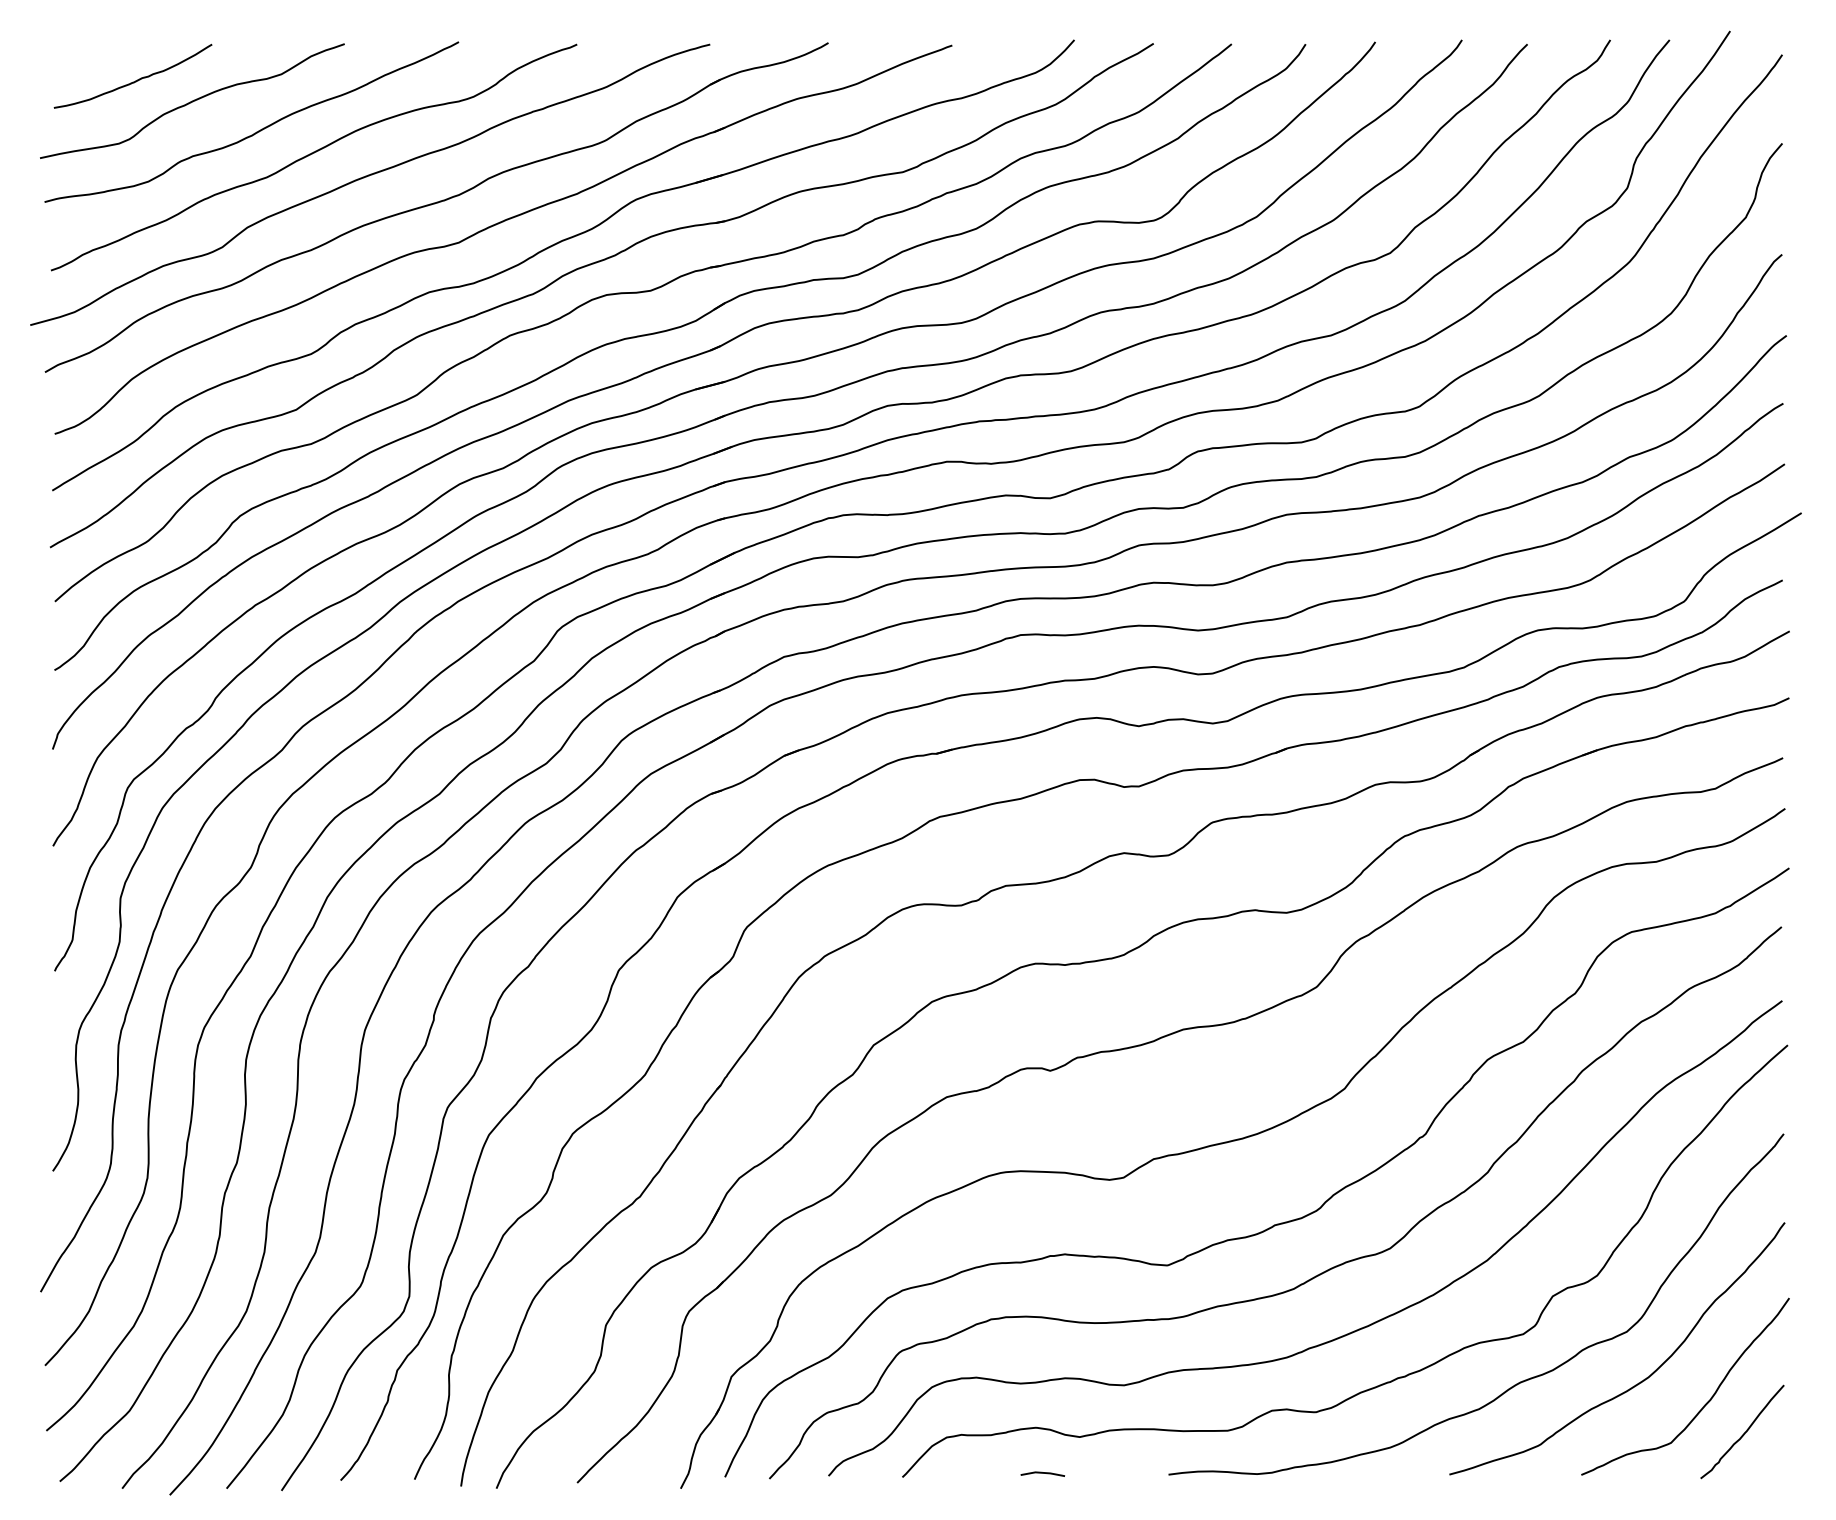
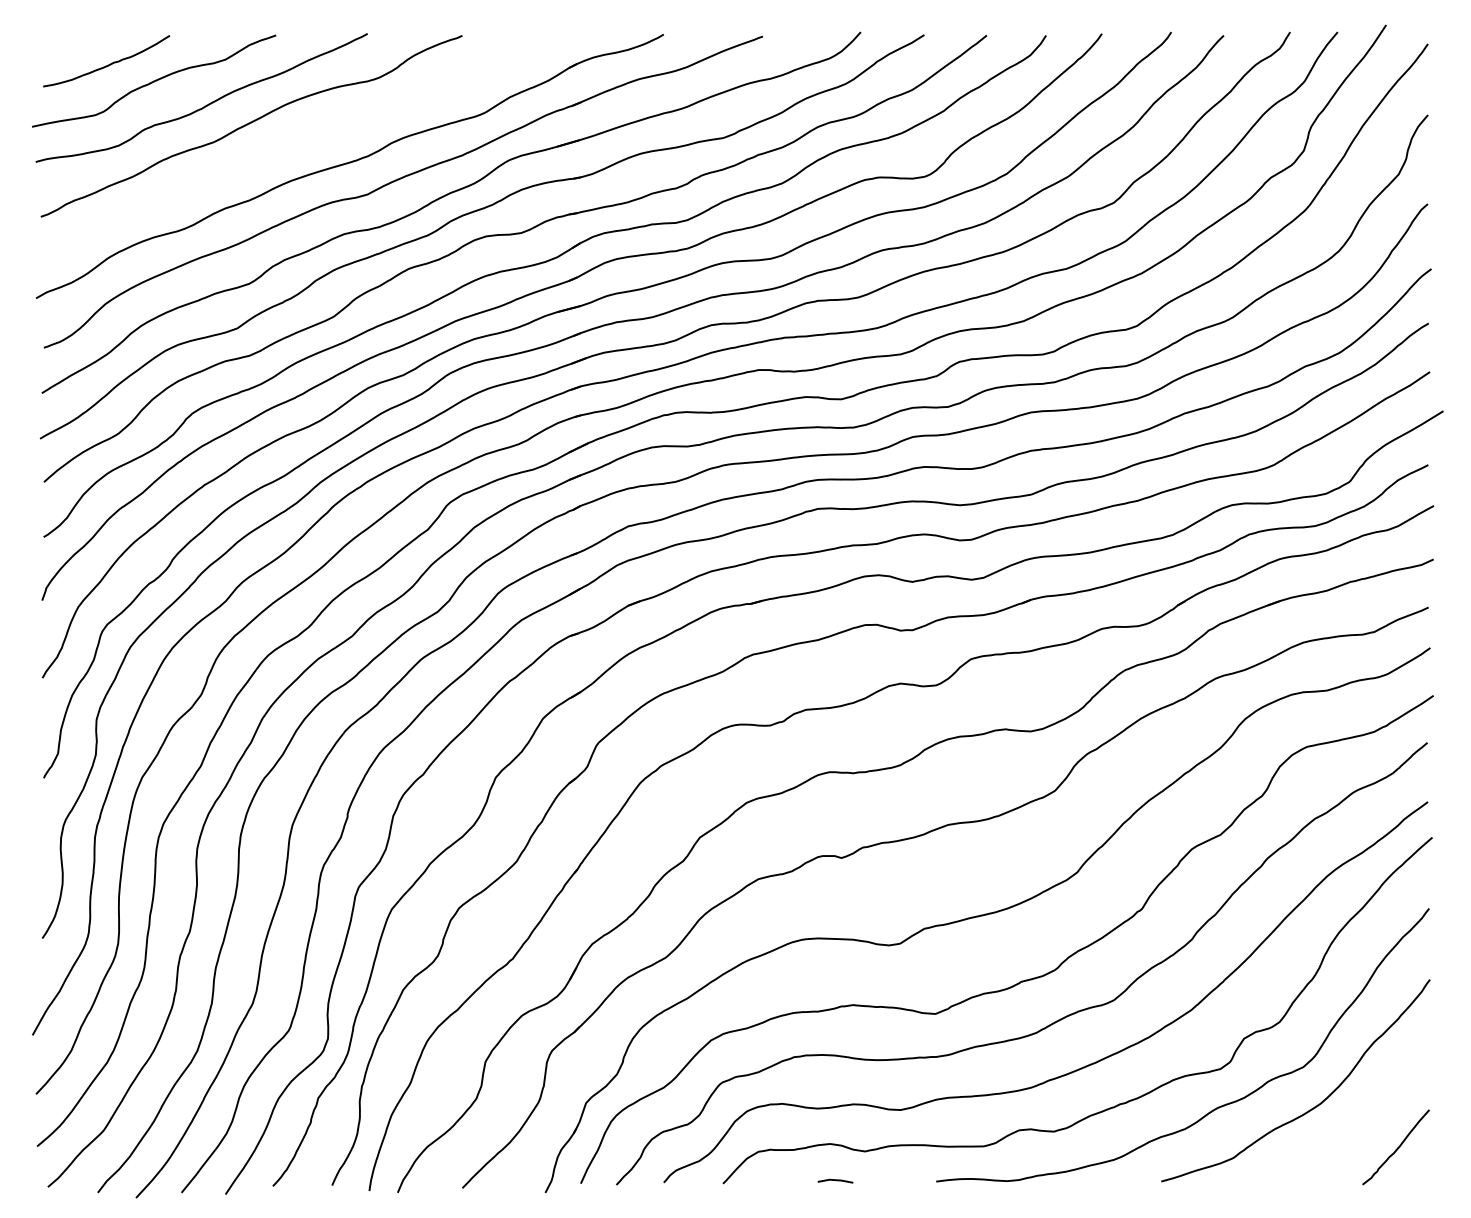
curve: (369, 176) -> (296, 141), removed
curve: (1704, 1404) -> (1365, 1125), removed

